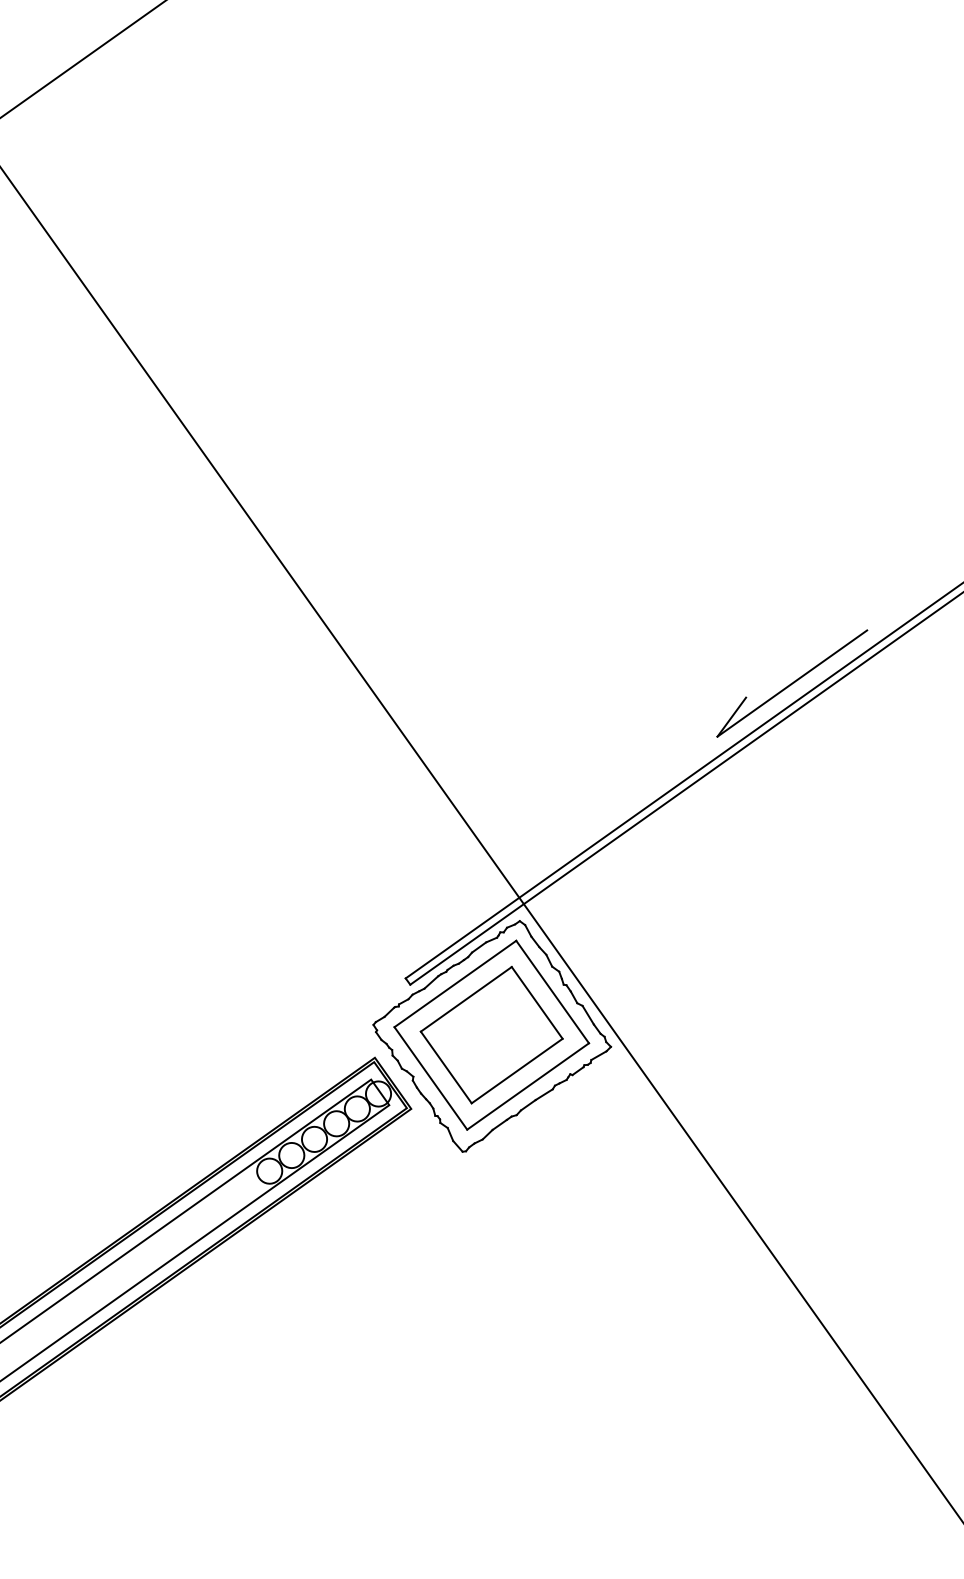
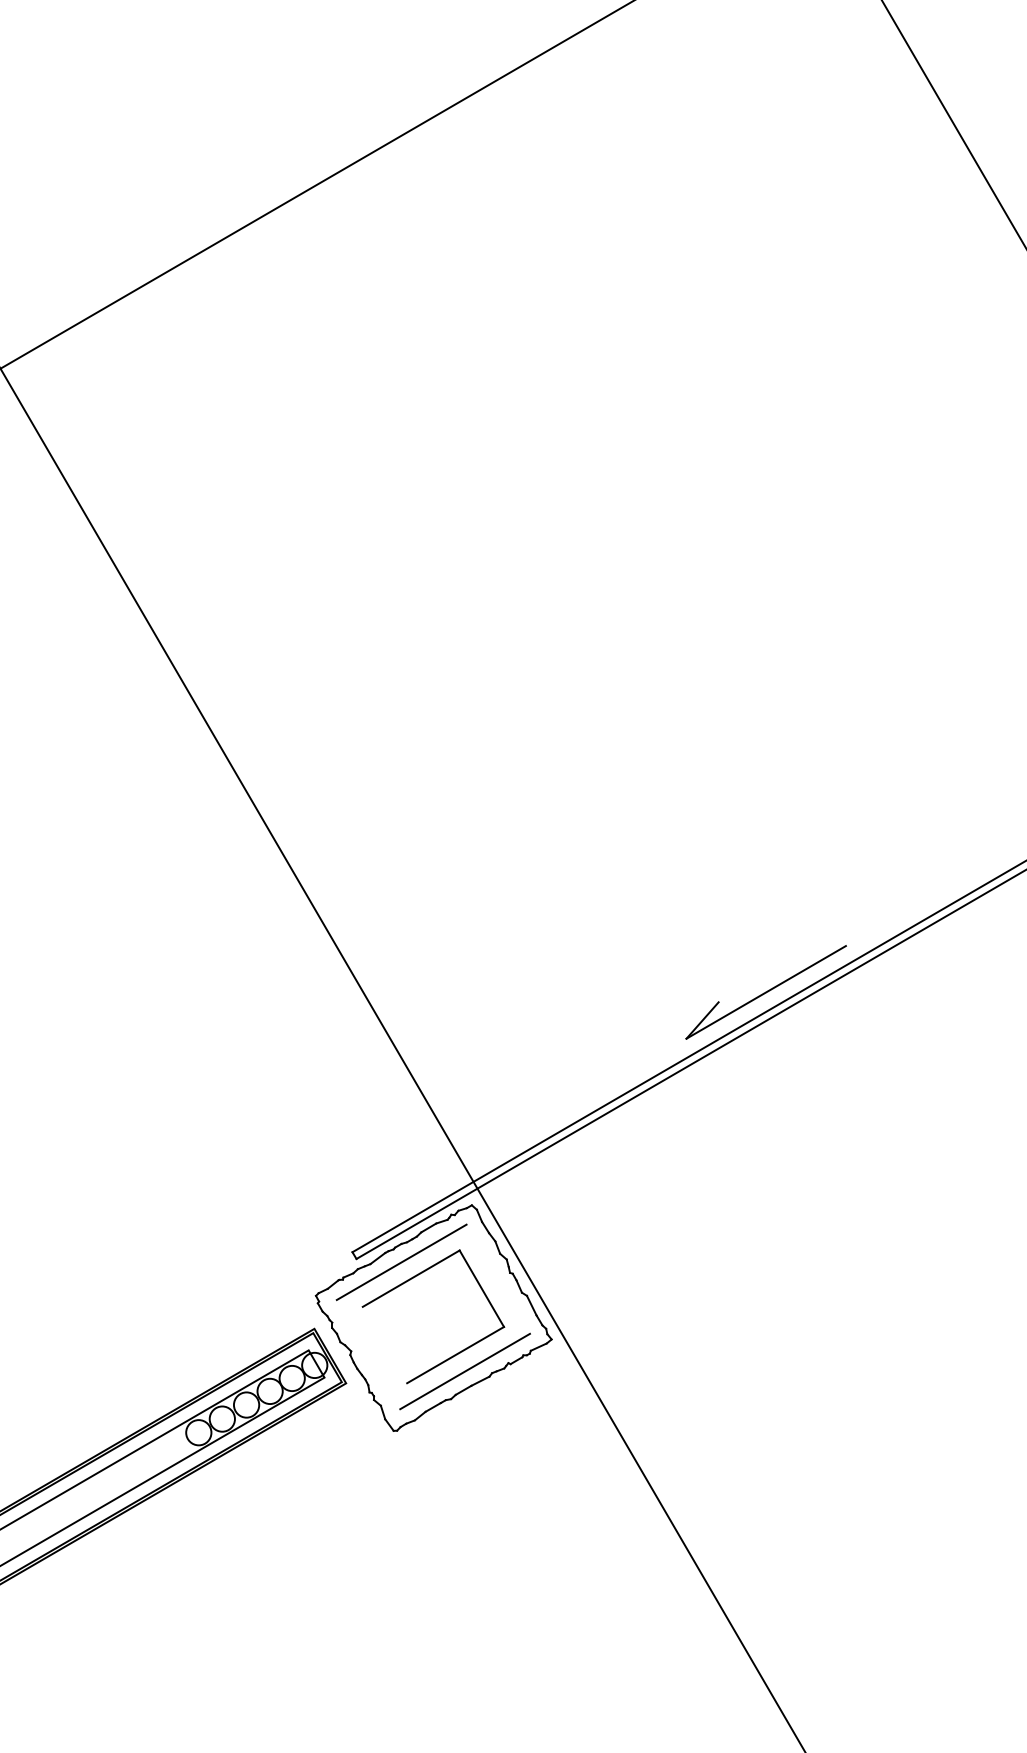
line: (551, 991) -> (497, 1278), removed
line: (445, 1066) -> (384, 1344), removed
line: (430, 1078) -> (368, 1354), removed

